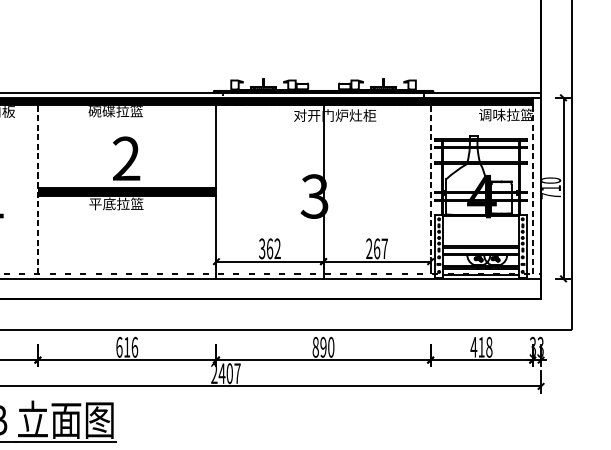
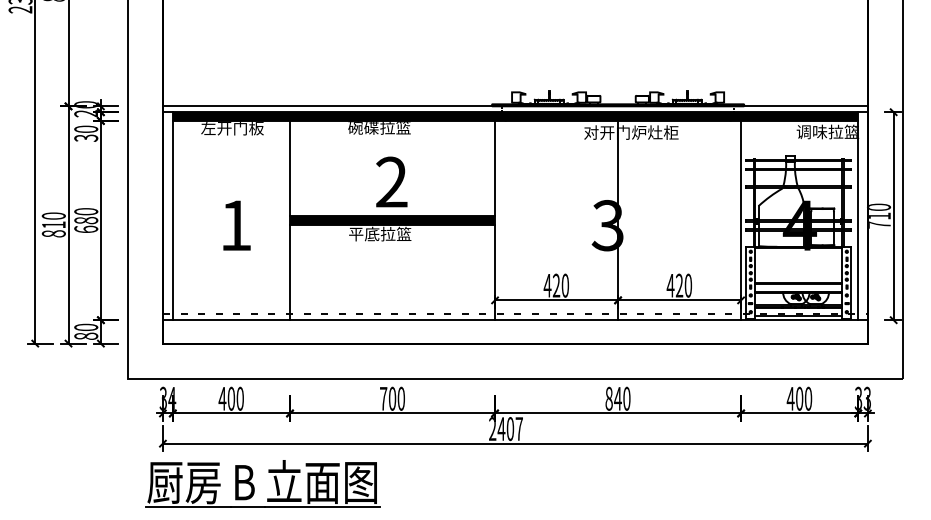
line: (38, 192) -> (290, 220), dashed -> solid
line: (431, 192) -> (741, 220), dashed -> solid
line: (532, 192) -> (858, 220), dashed -> solid
text: (269, 248) -> (555, 285), 362 -> 420
text: (377, 248) -> (679, 285), 267 -> 420
text: (127, 347) -> (392, 398), 616 -> 700
text: (323, 347) -> (617, 398), 890 -> 840
text: (485, 347) -> (804, 398), 418 -> 400

